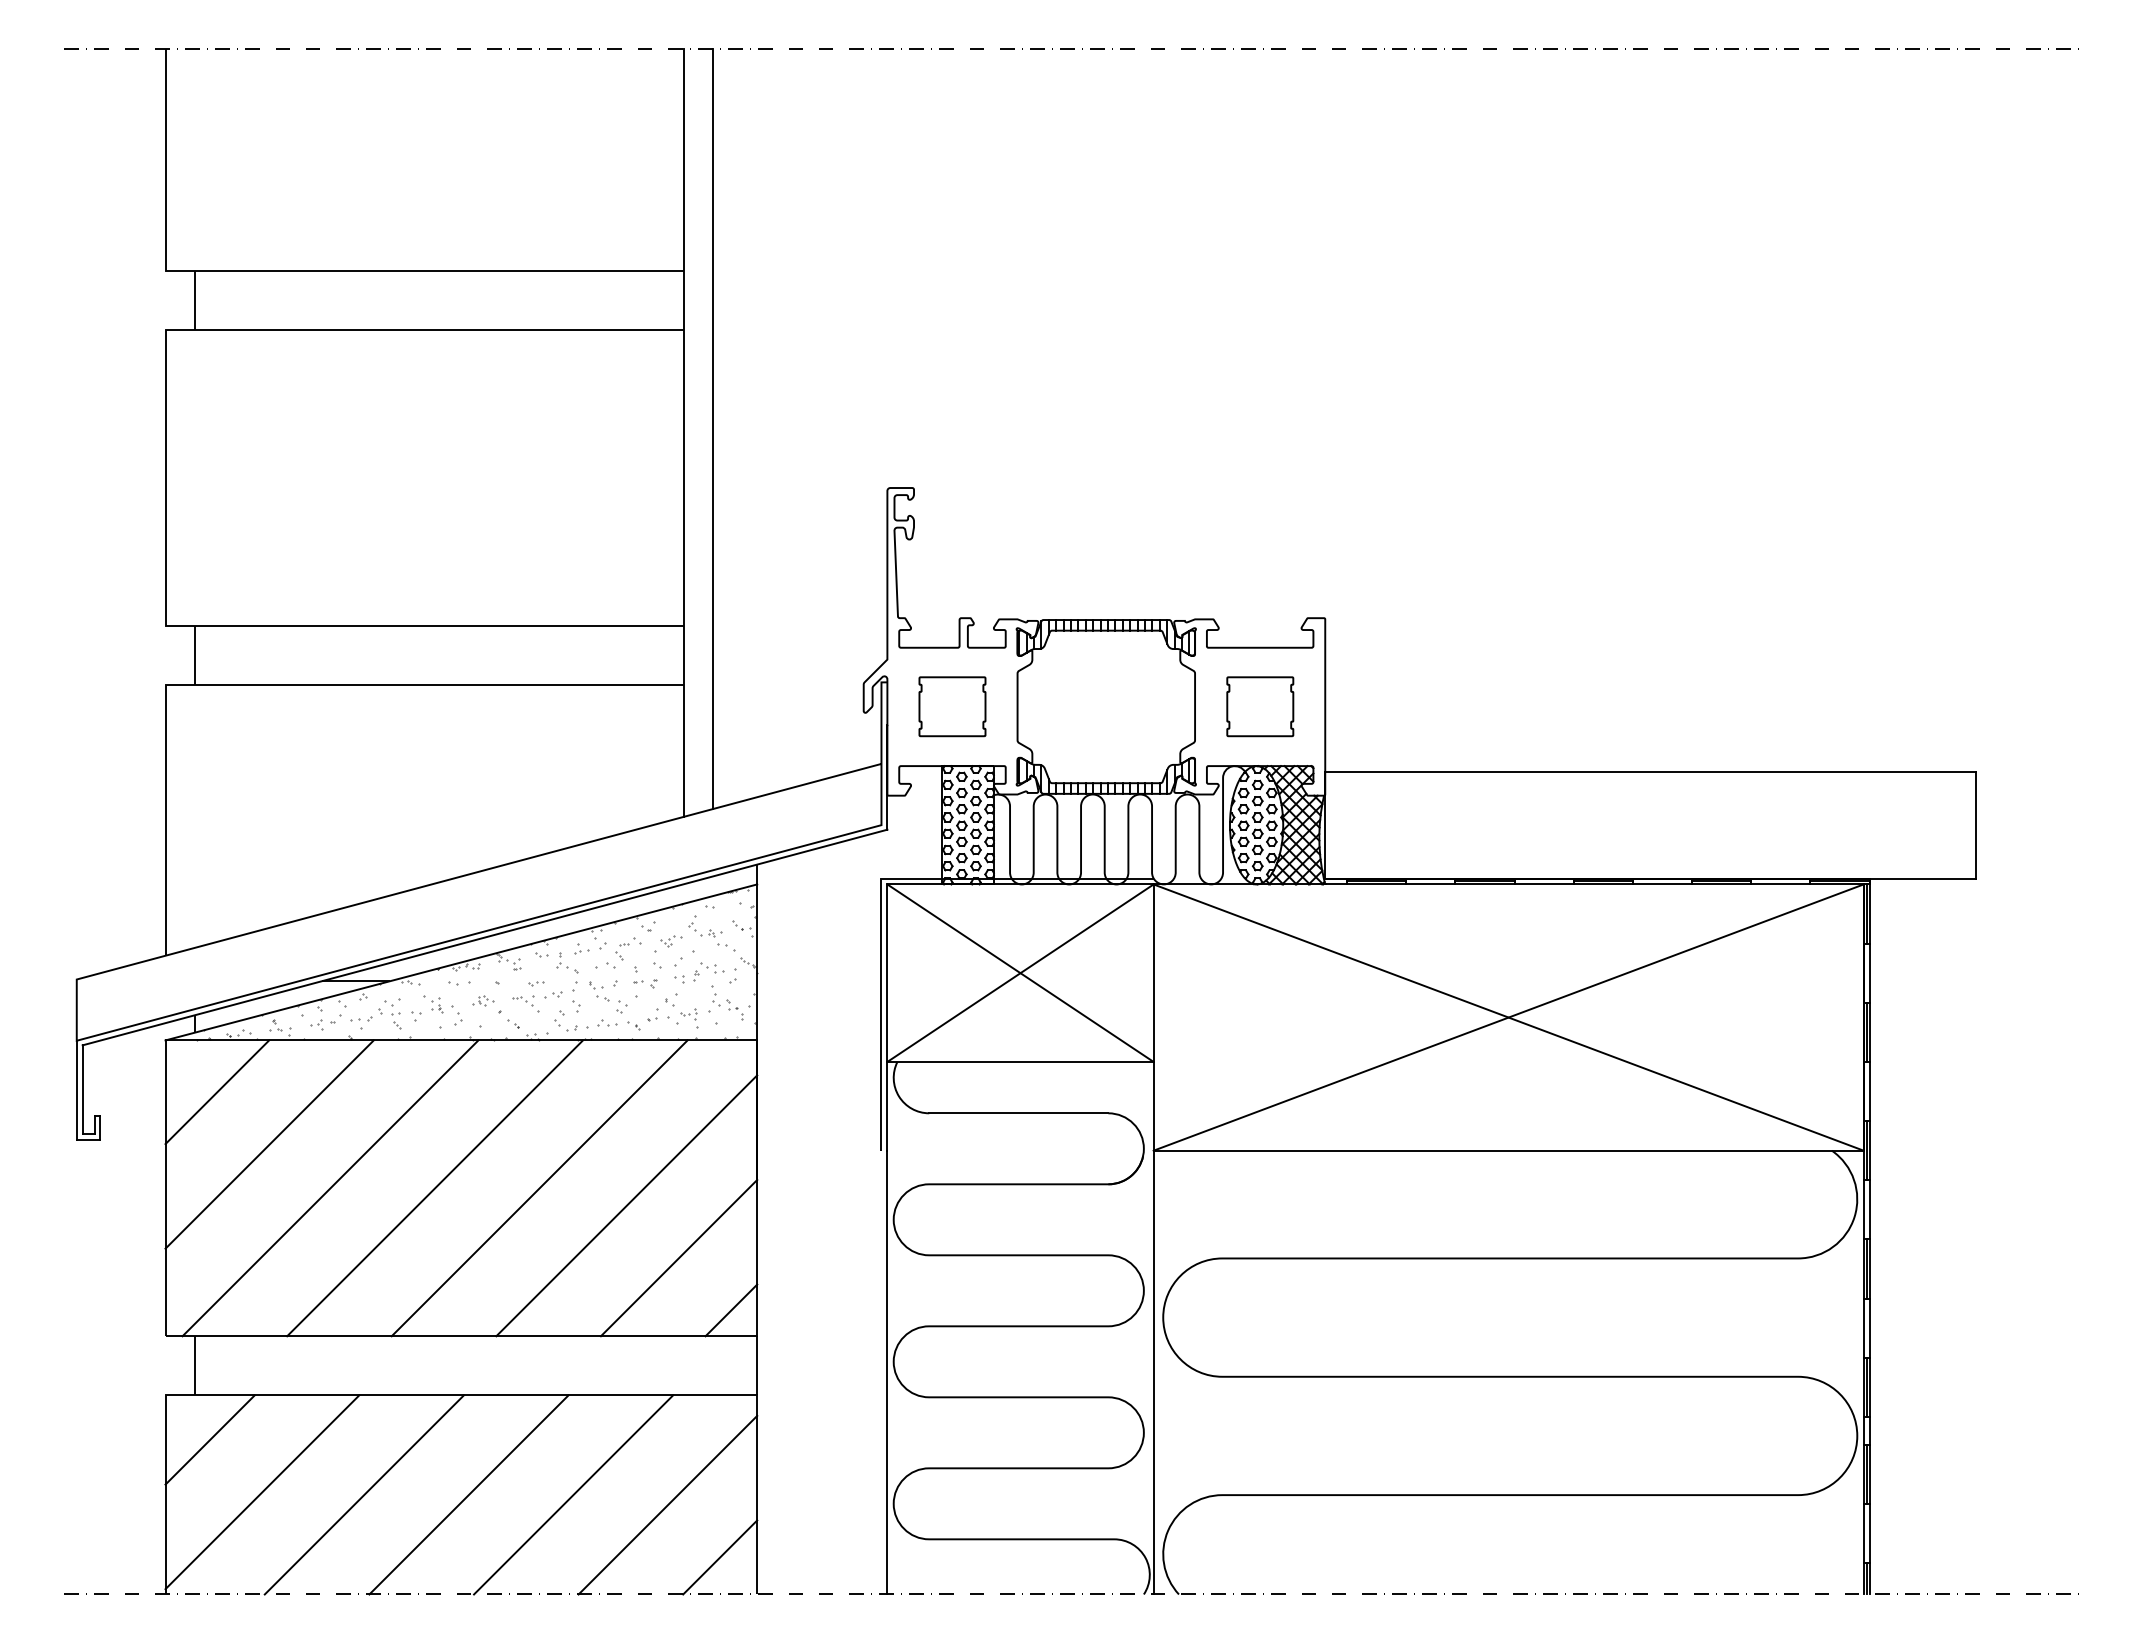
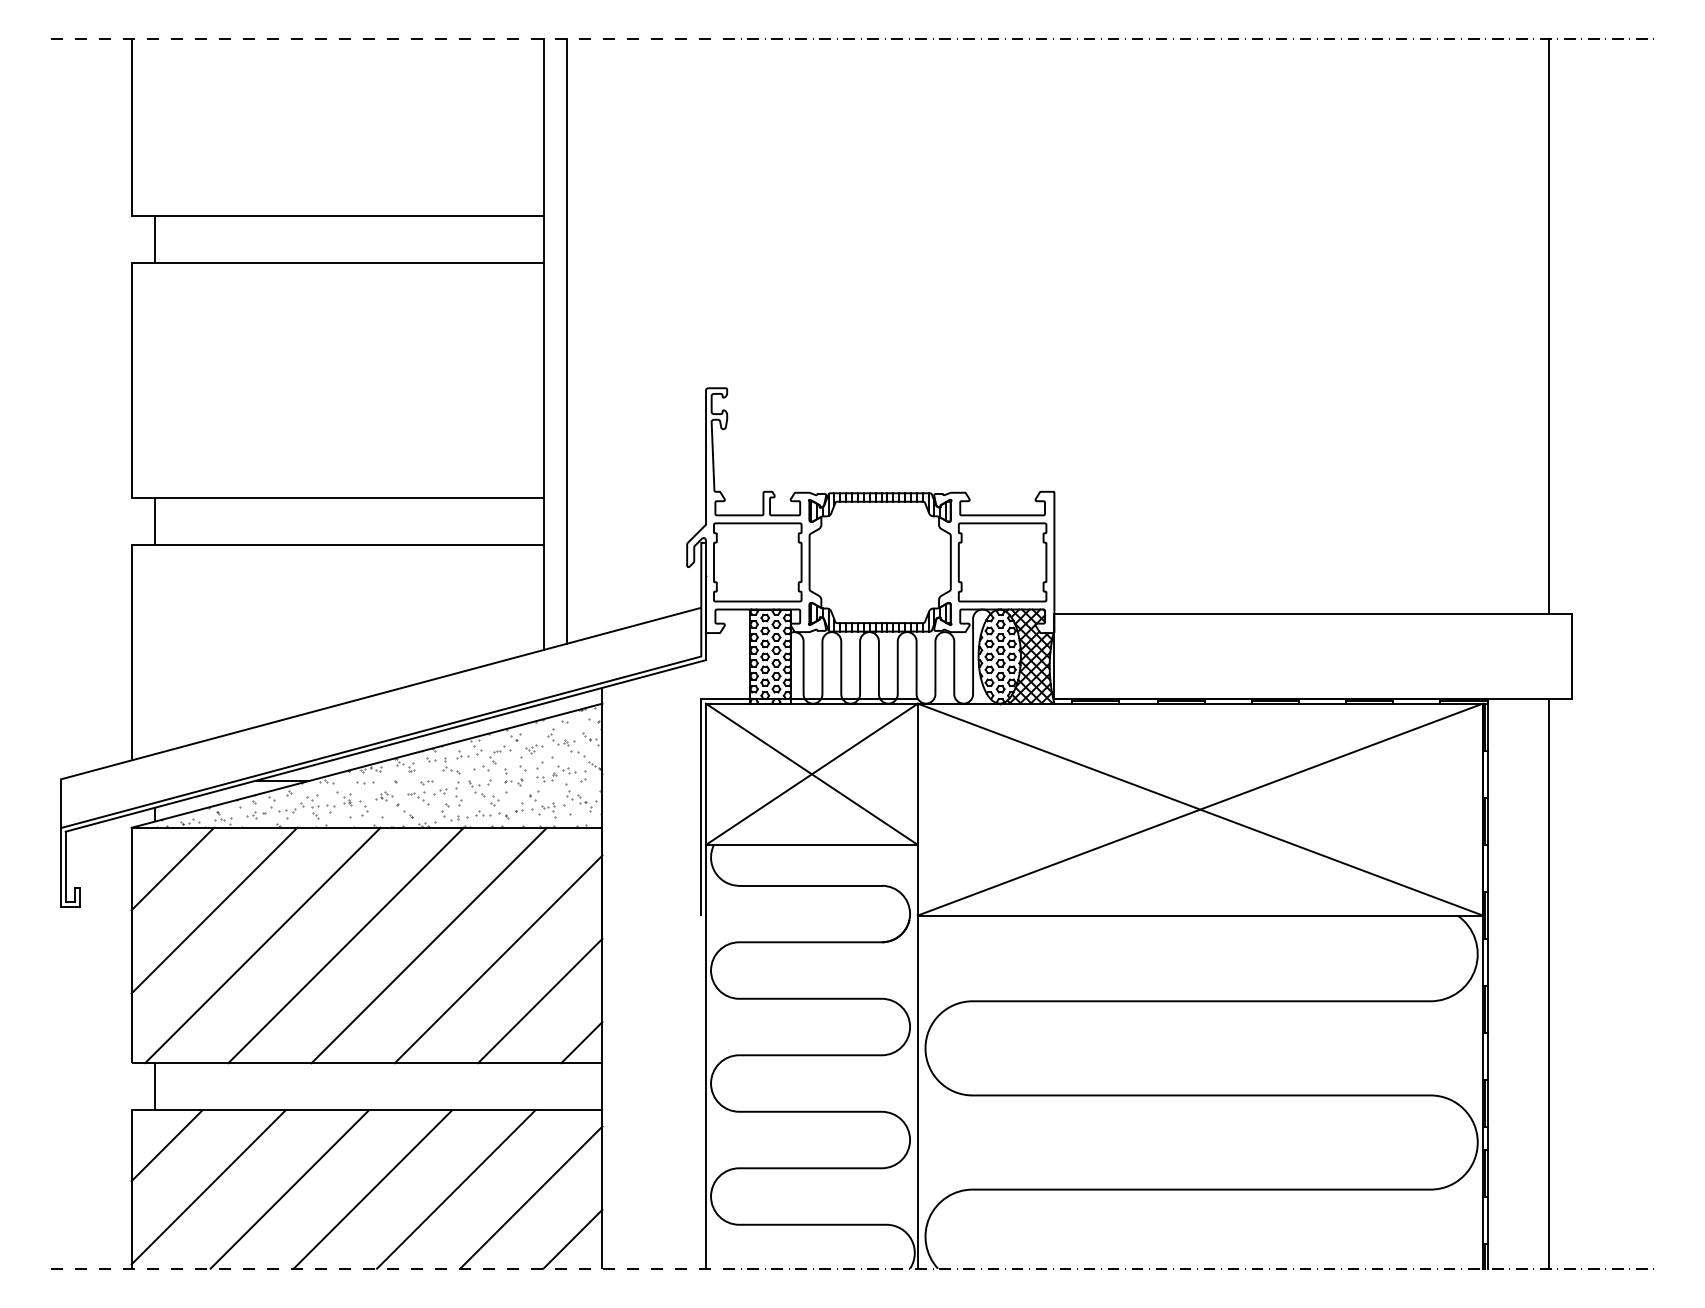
line: (1946, 410) -> (1548, 326), added
part: (952, 706) -> (757, 562), size x1.67
part: (1260, 706) -> (1002, 562), size x1.67
line: (1946, 1236) -> (1548, 983), added

